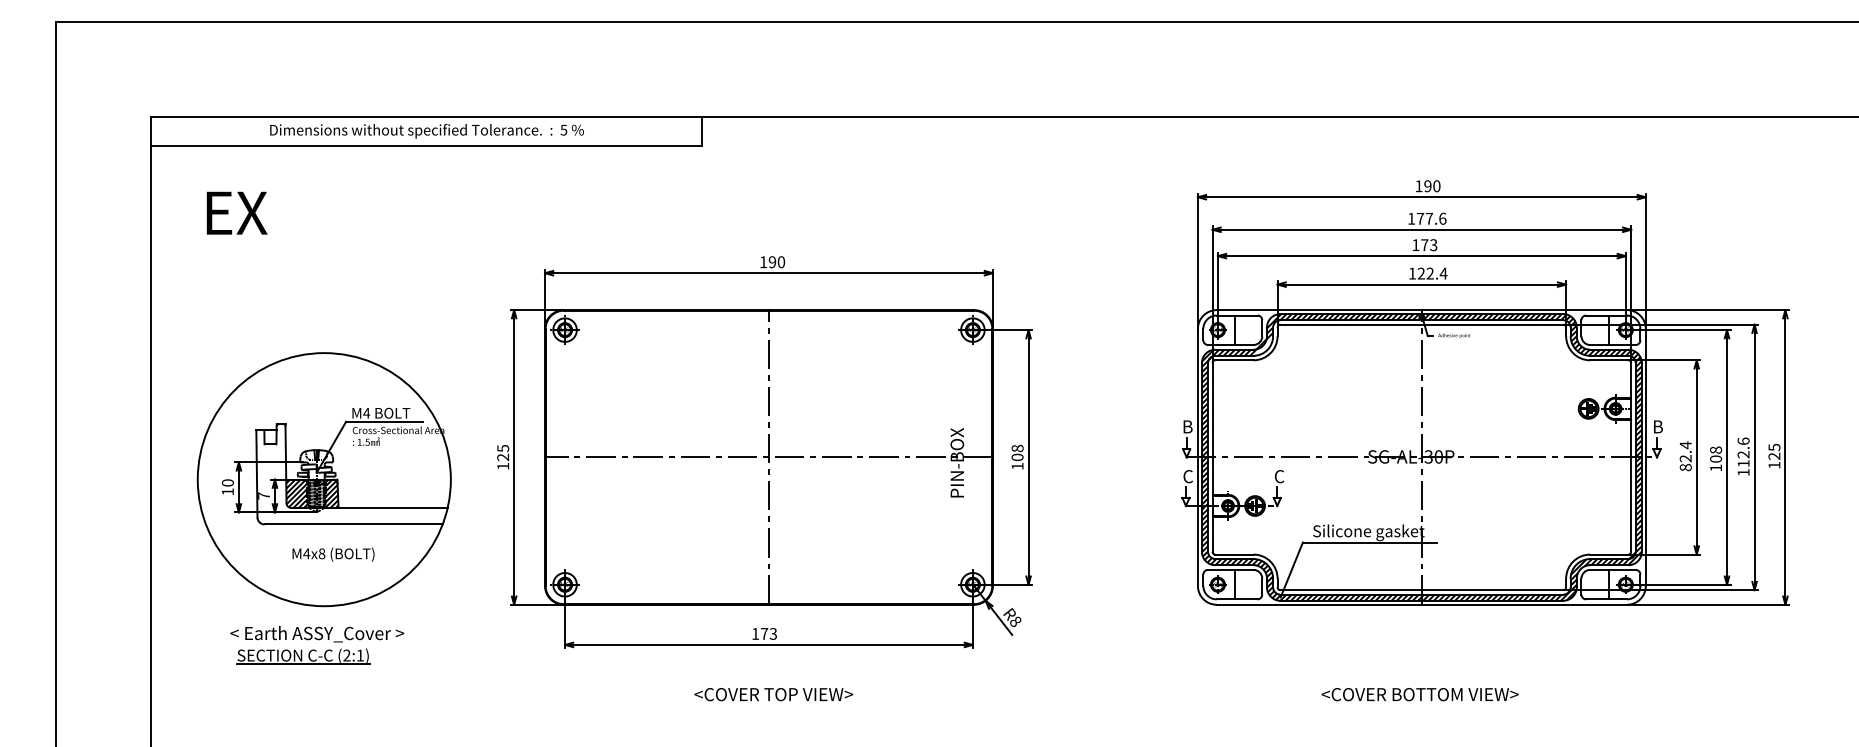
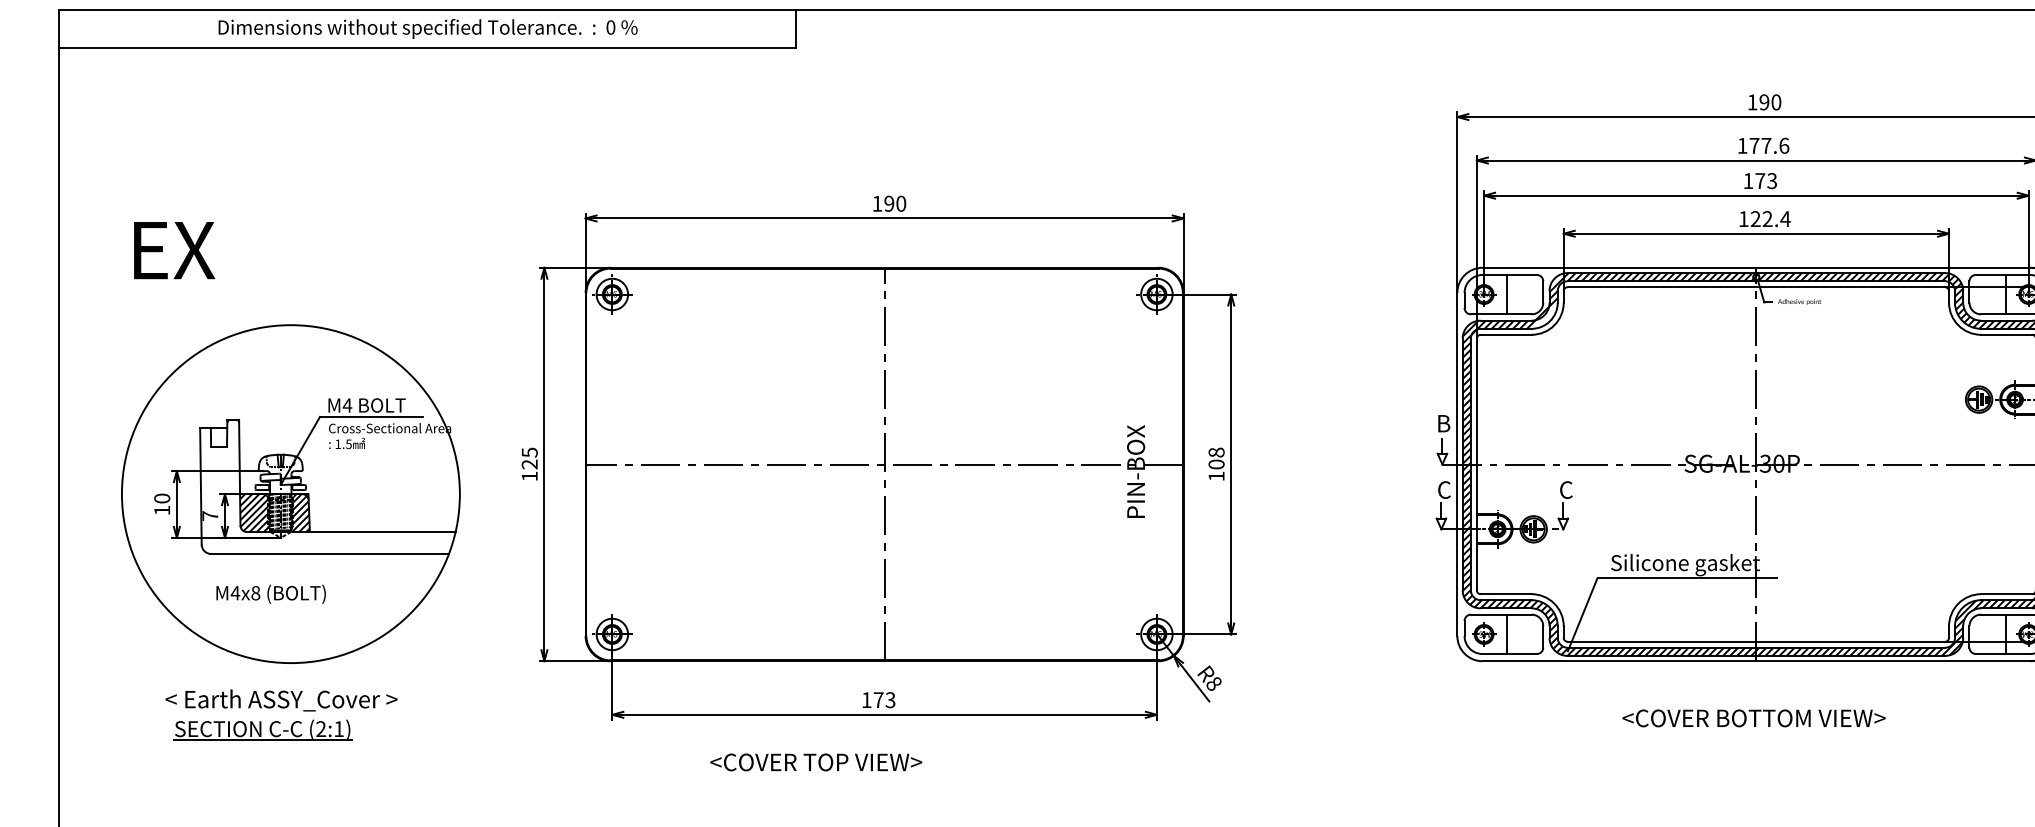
text: (563, 129) -> (610, 26), 5 -> 0
text: (236, 212) -> (173, 249), moved
text: (333, 554) -> (271, 594), moved
text: (773, 694) -> (815, 762), moved
text: (1419, 694) -> (1753, 718), moved

